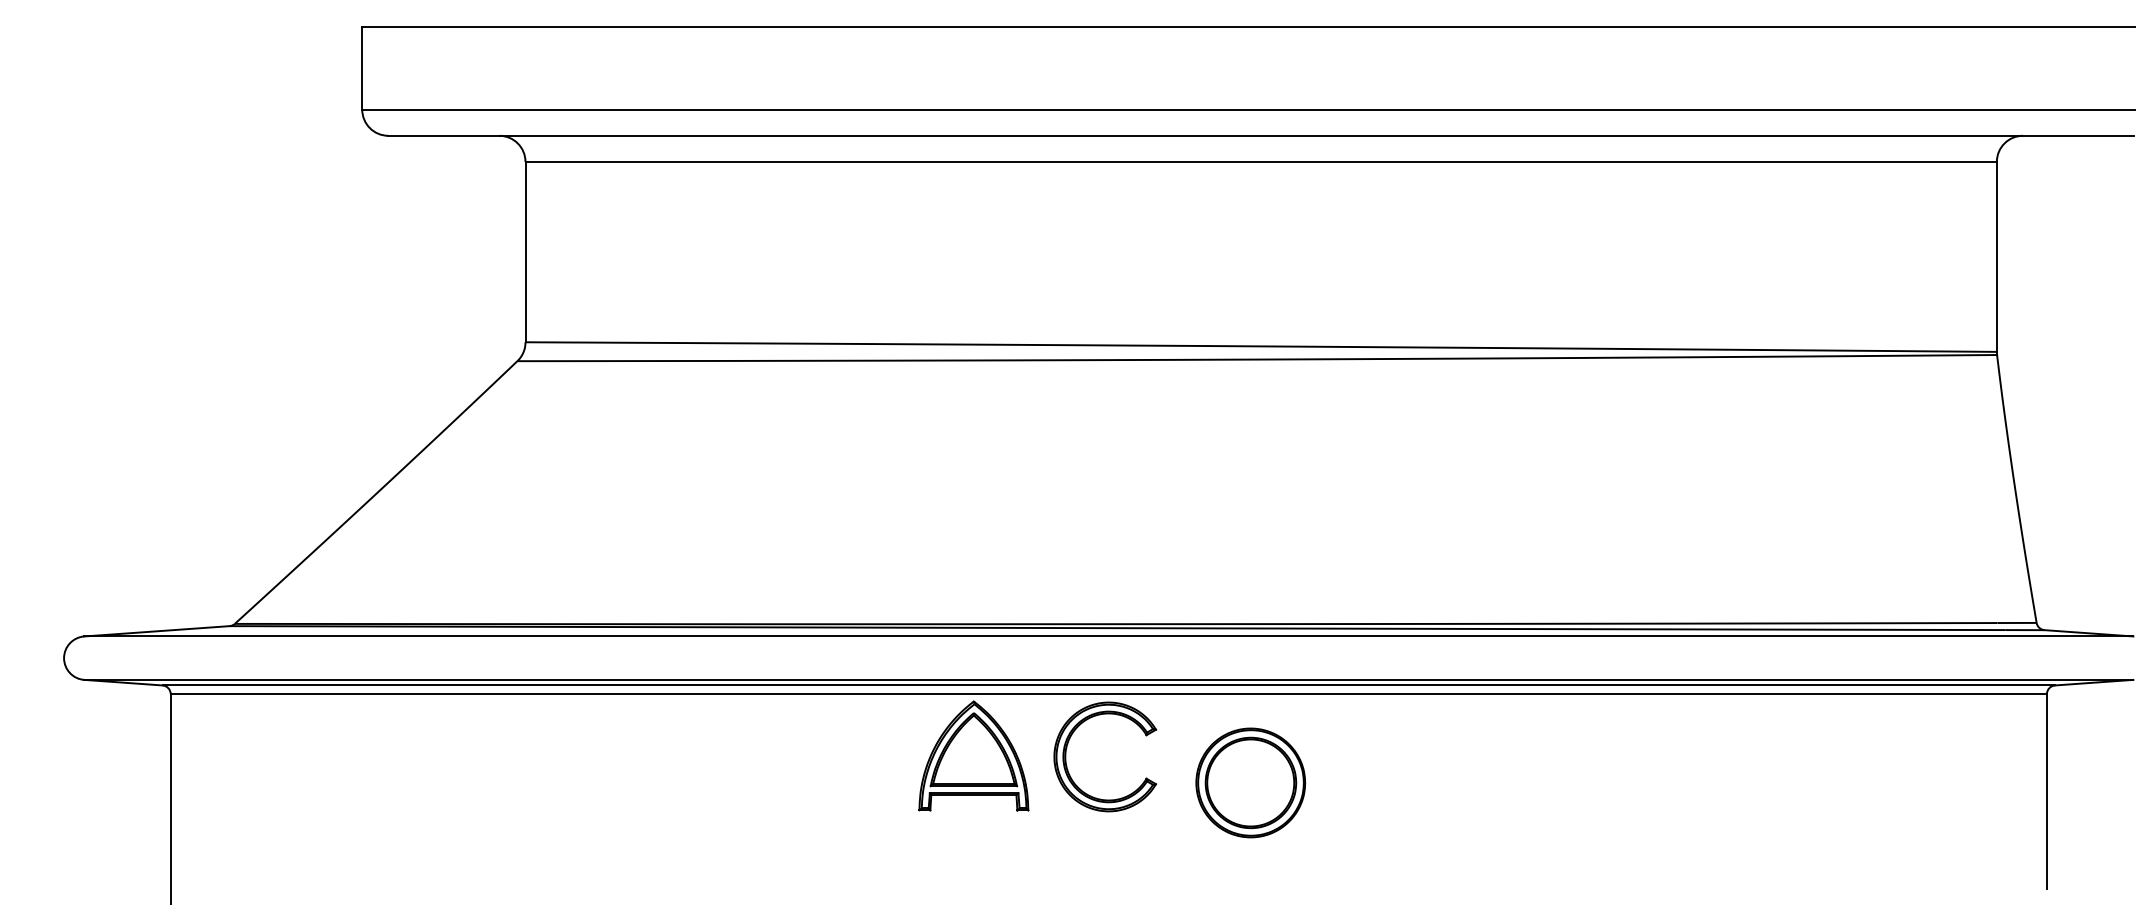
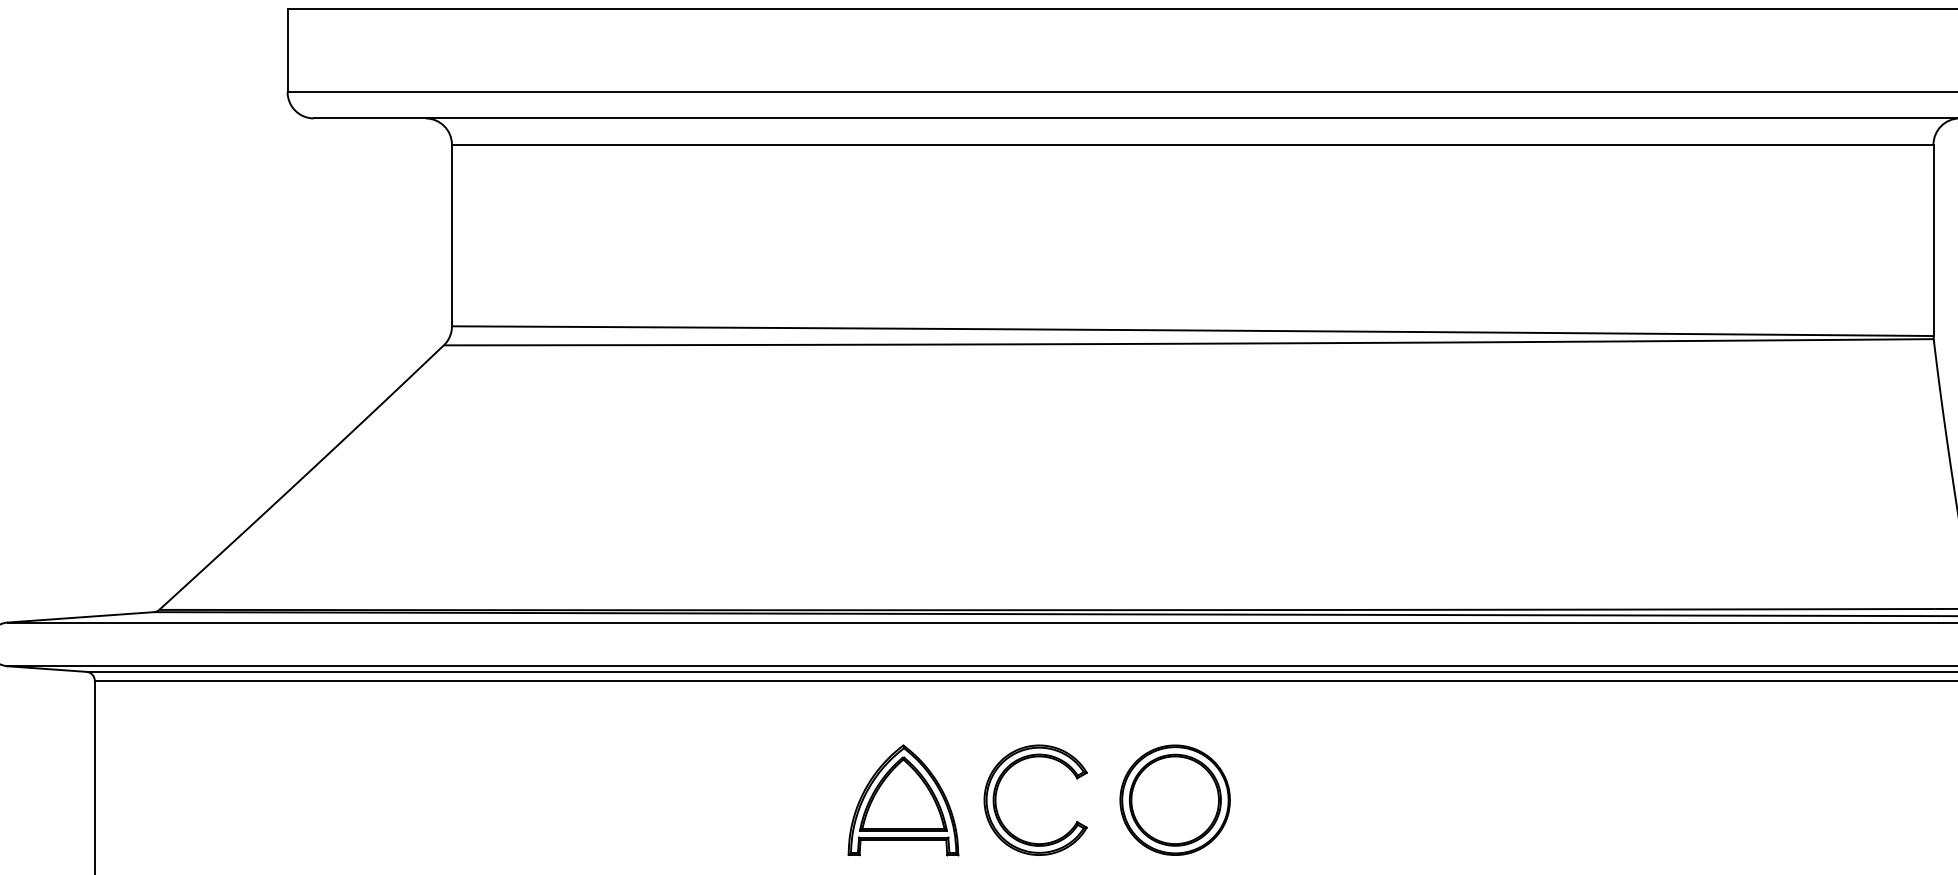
part: (1067, 748) -> (997, 791), moved
part: (973, 755) -> (903, 799), moved
part: (1250, 782) -> (1174, 799), moved

